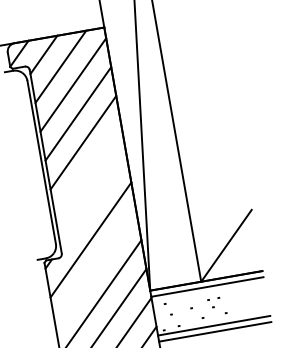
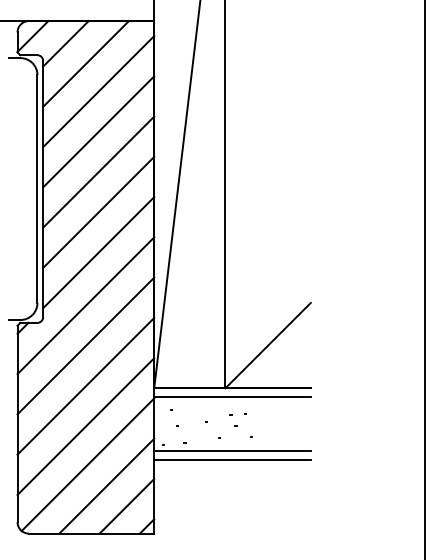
line: (88, 170) -> (98, 211), added
line: (93, 200) -> (98, 252), added
line: (95, 268) -> (85, 345), added

